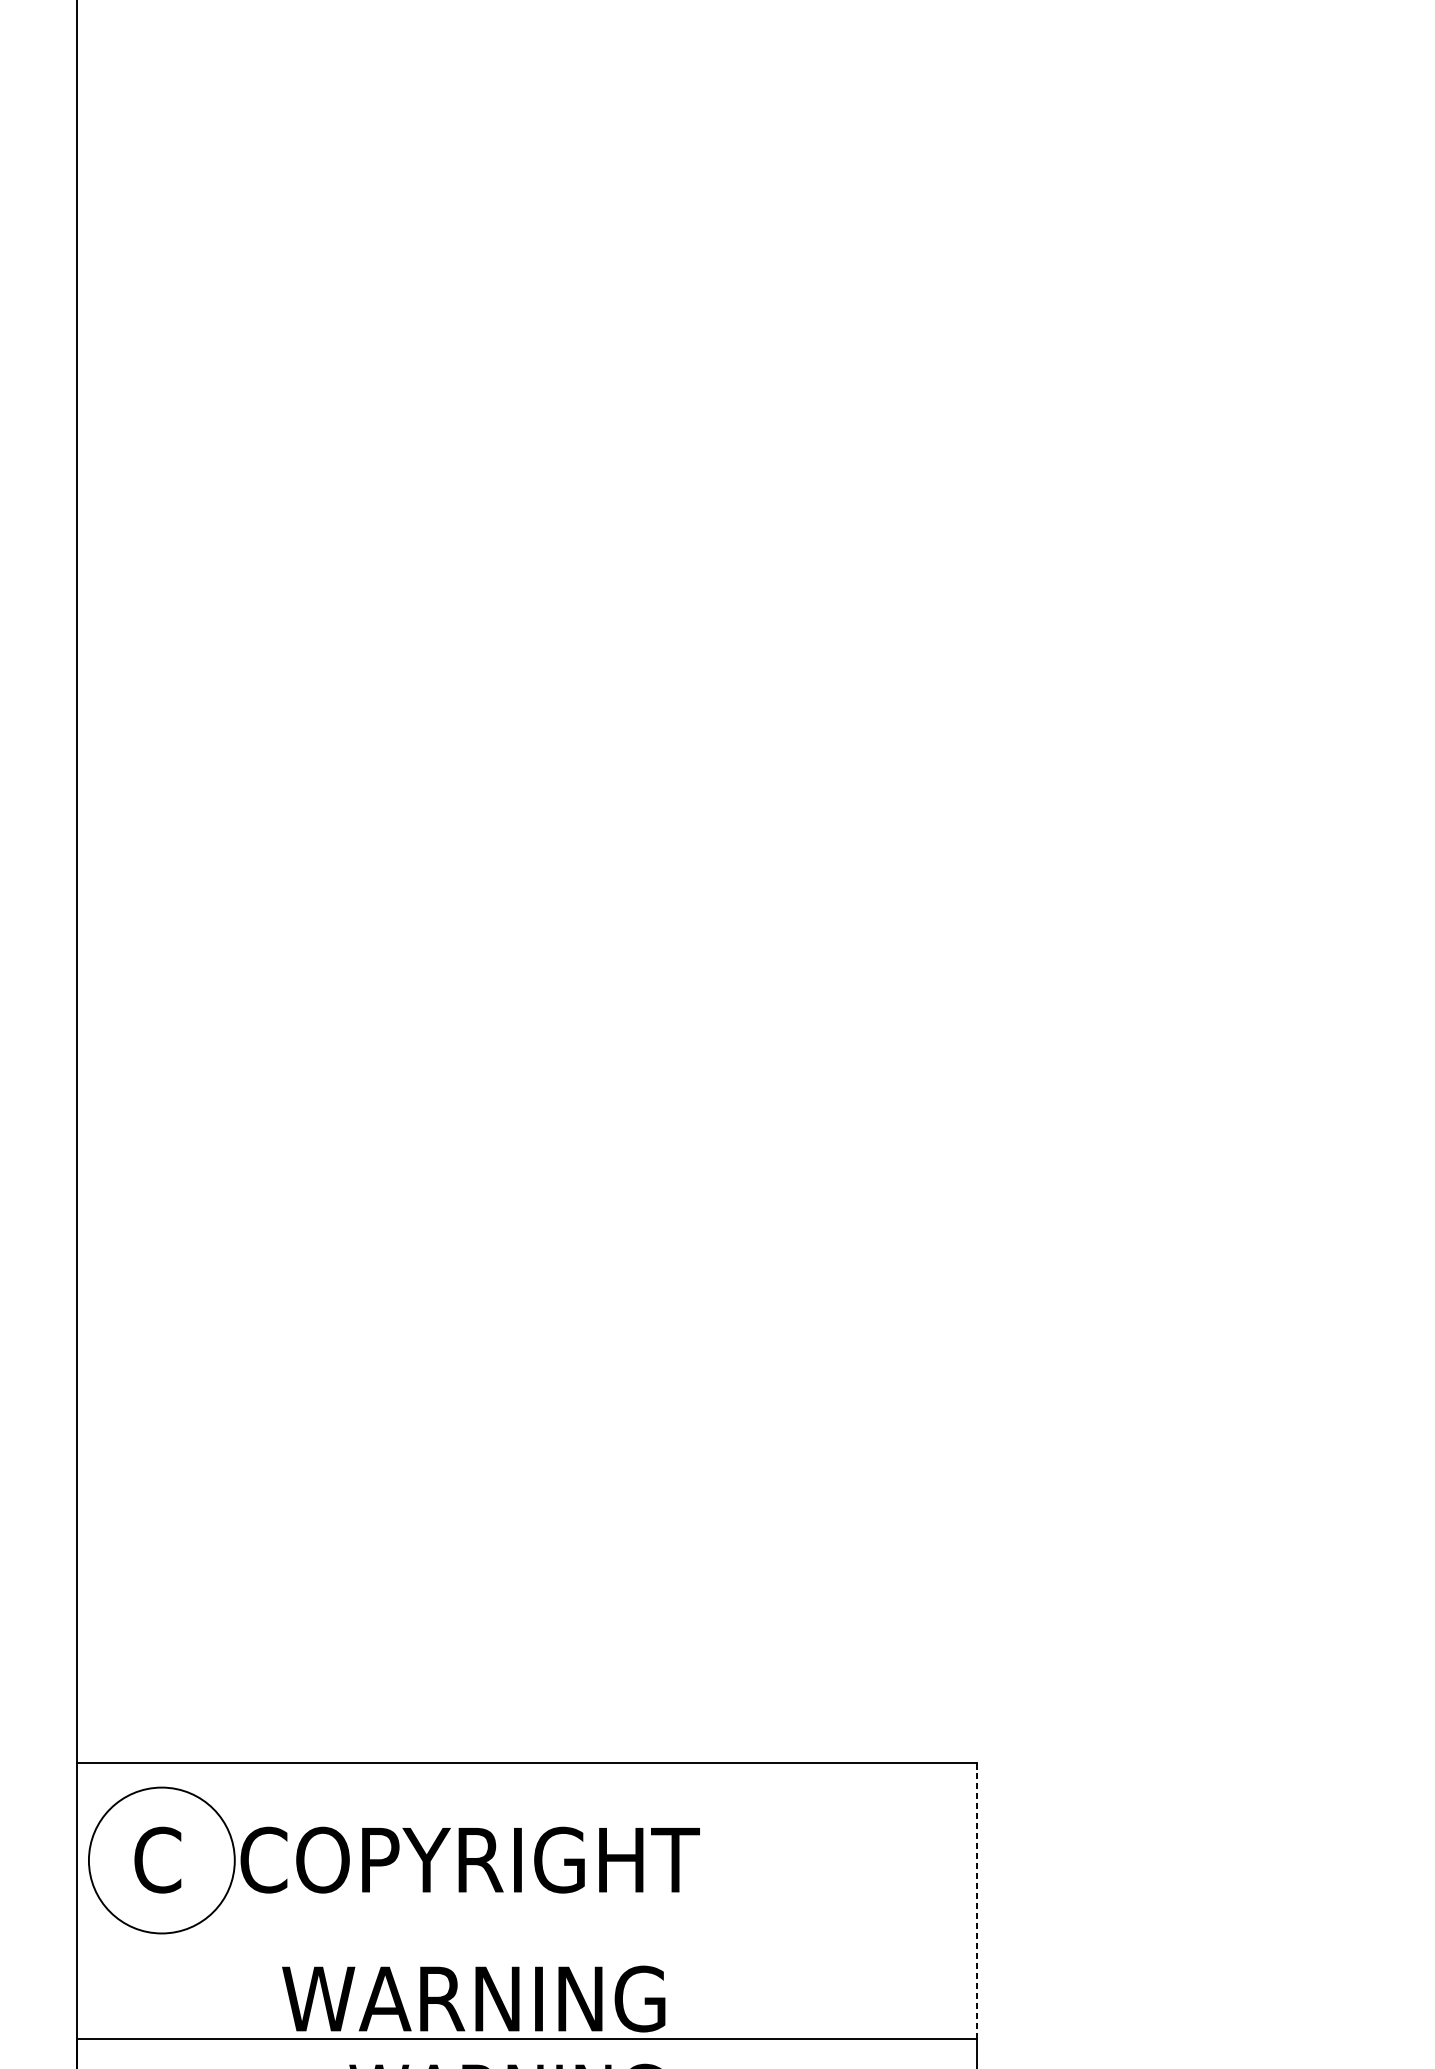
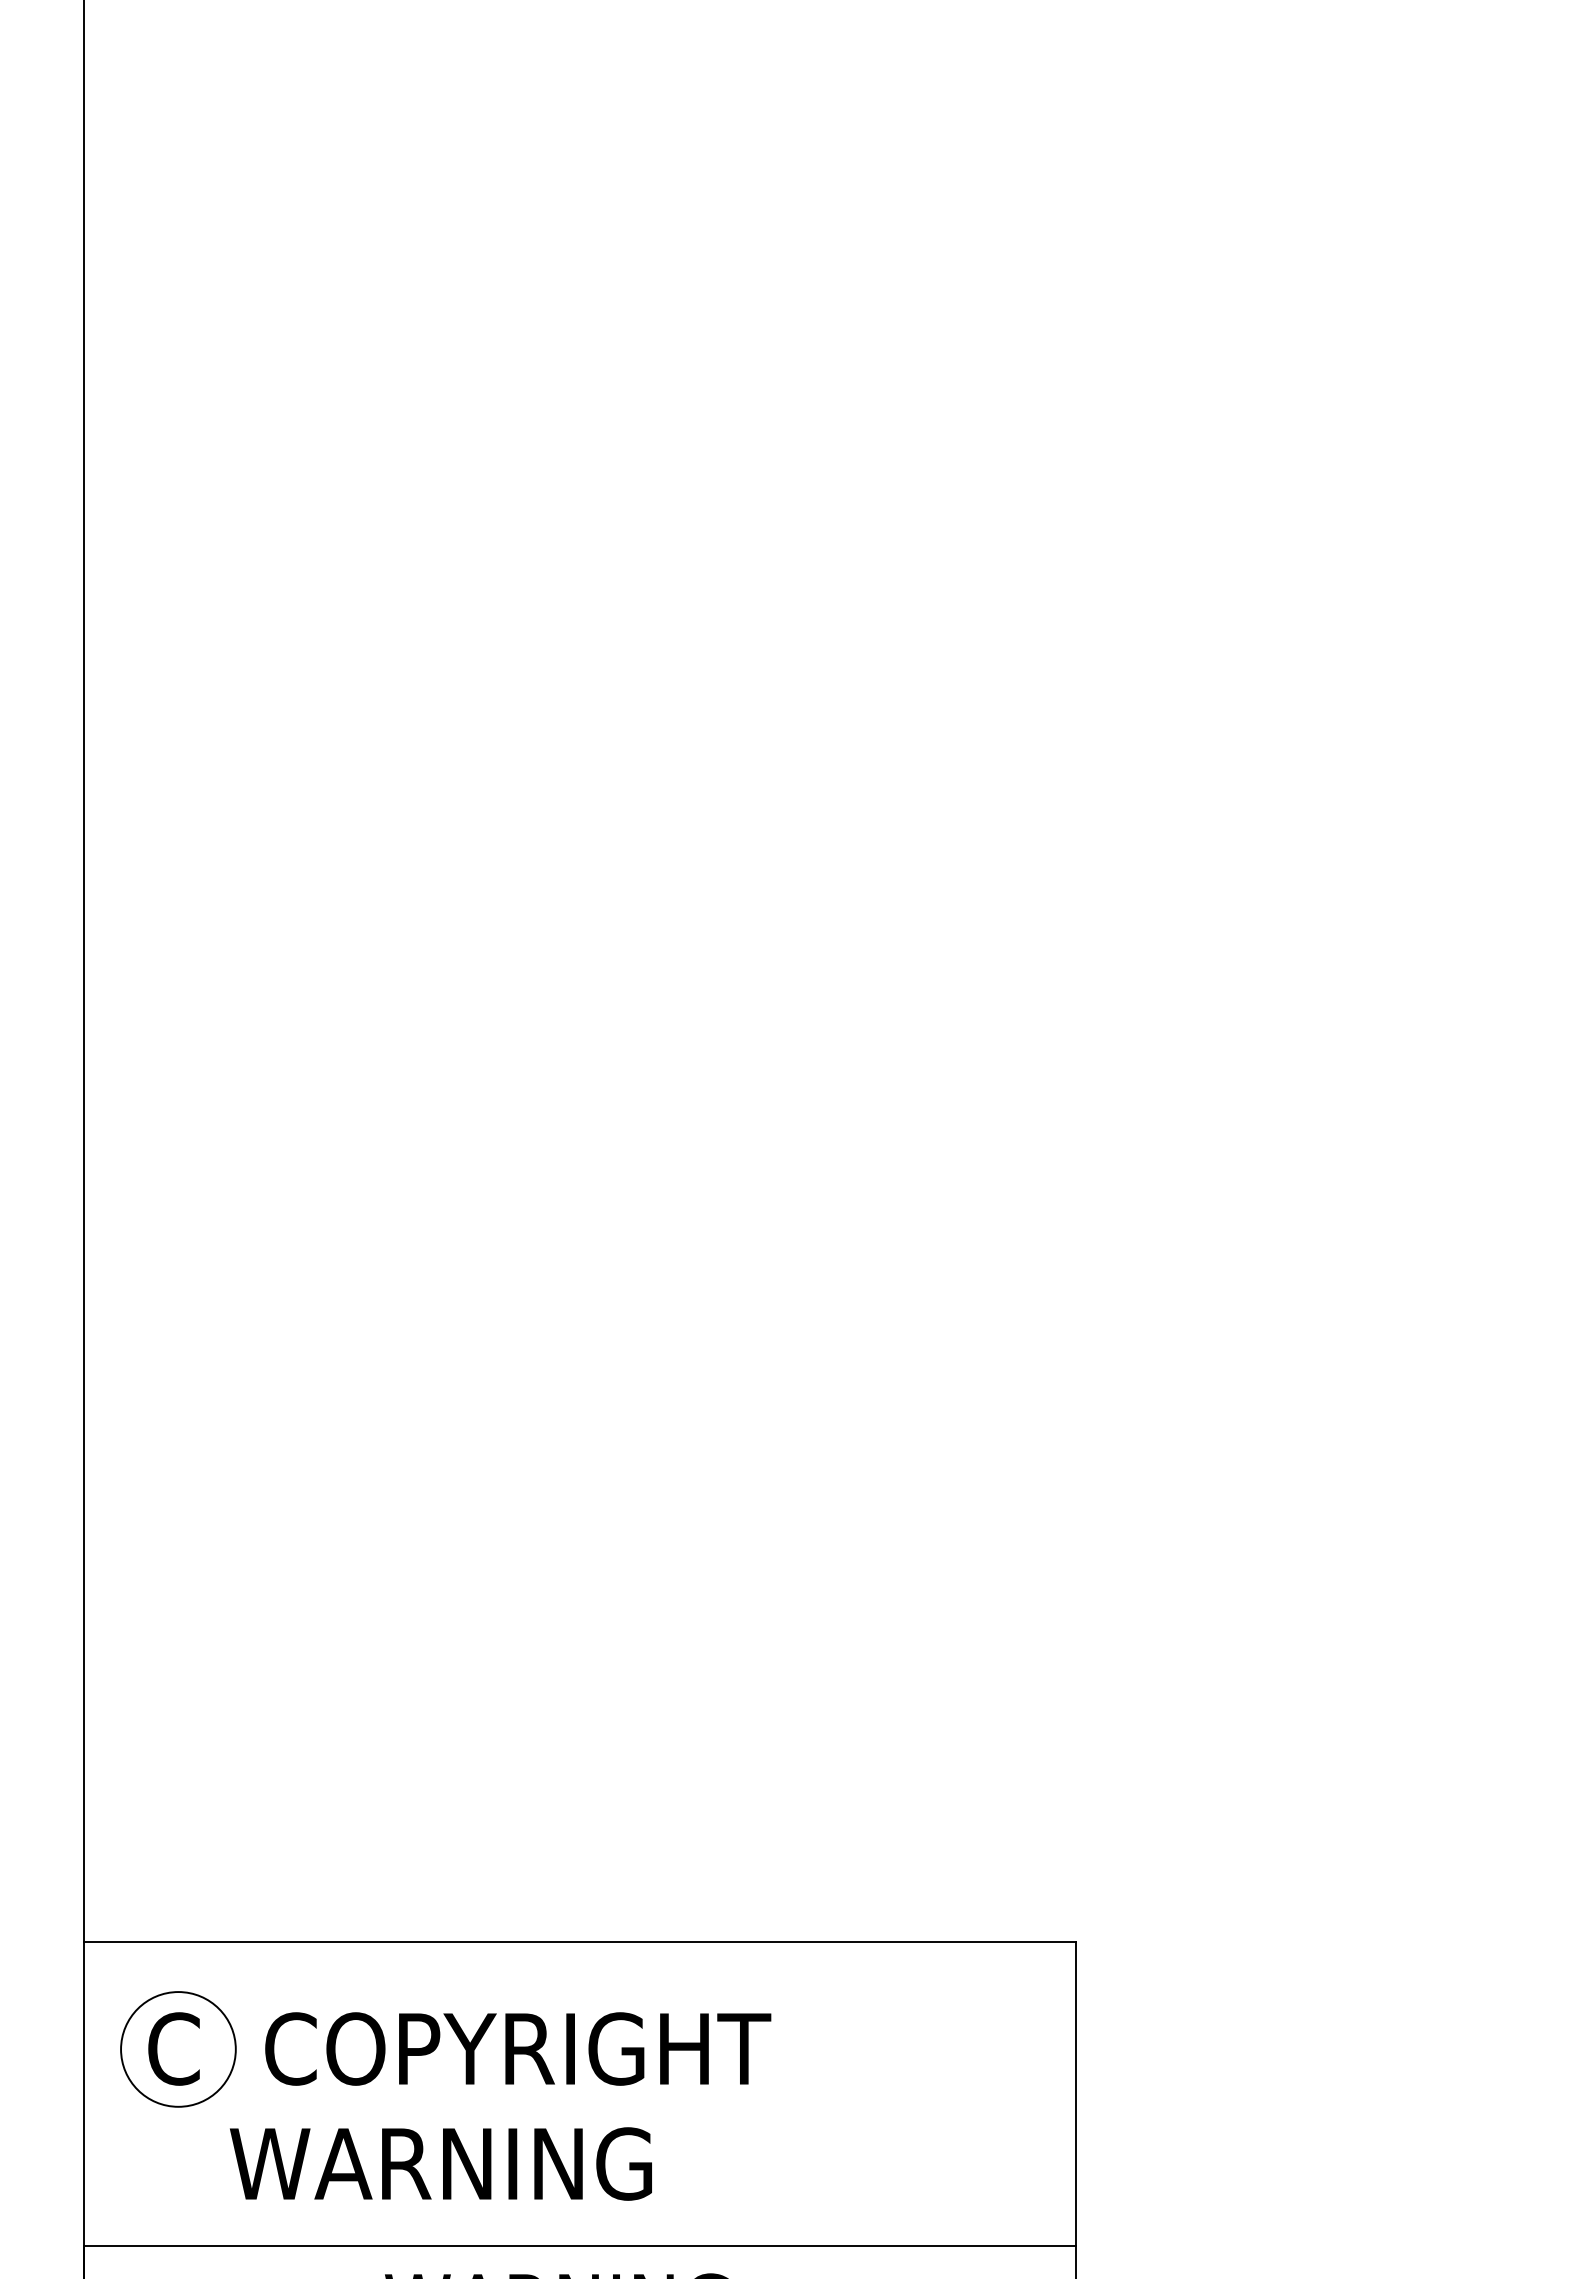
circle: (161, 1860) -> (178, 2049), size x0.71
line: (977, 1900) -> (1076, 2093), dashed -> solid
text: (473, 1998) -> (440, 2163), moved

